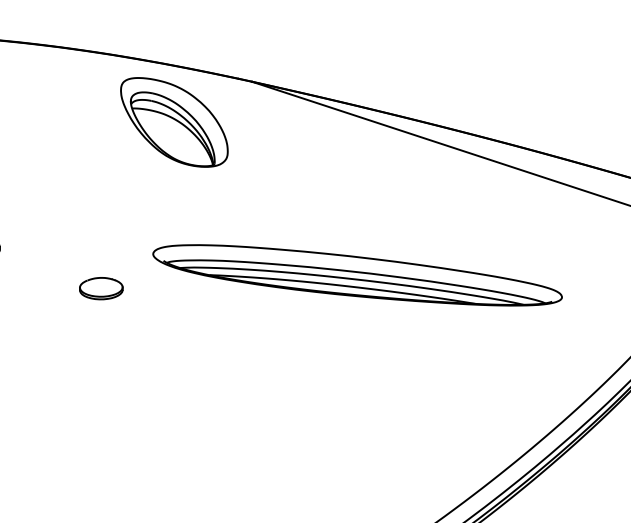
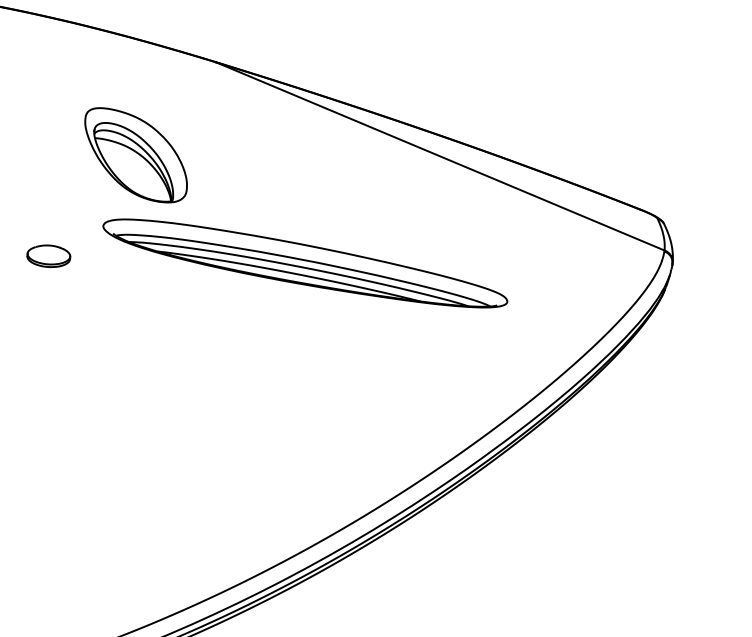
part: (173, 122) -> (135, 155), moved

